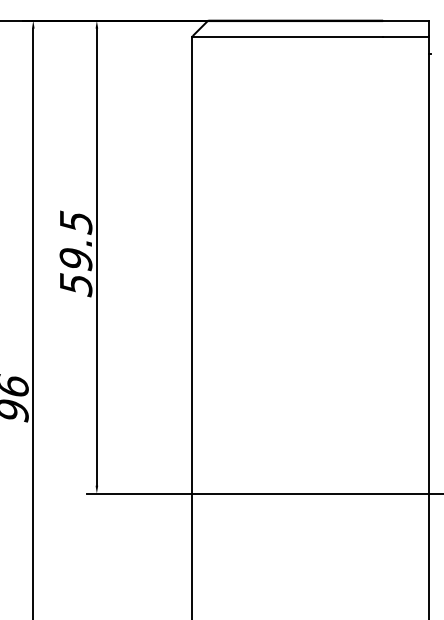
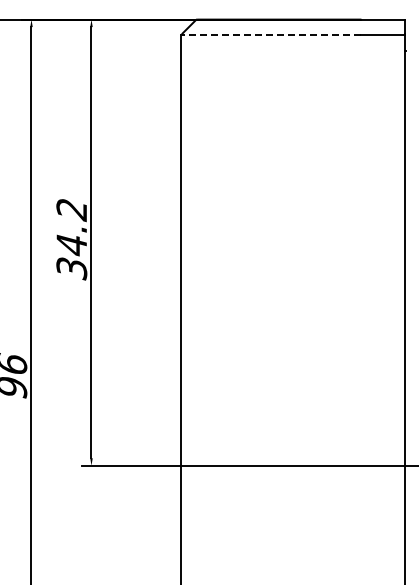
line: (287, 36) -> (271, 34), solid -> dashed
text: (75, 253) -> (71, 239), 59.5 -> 34.2

